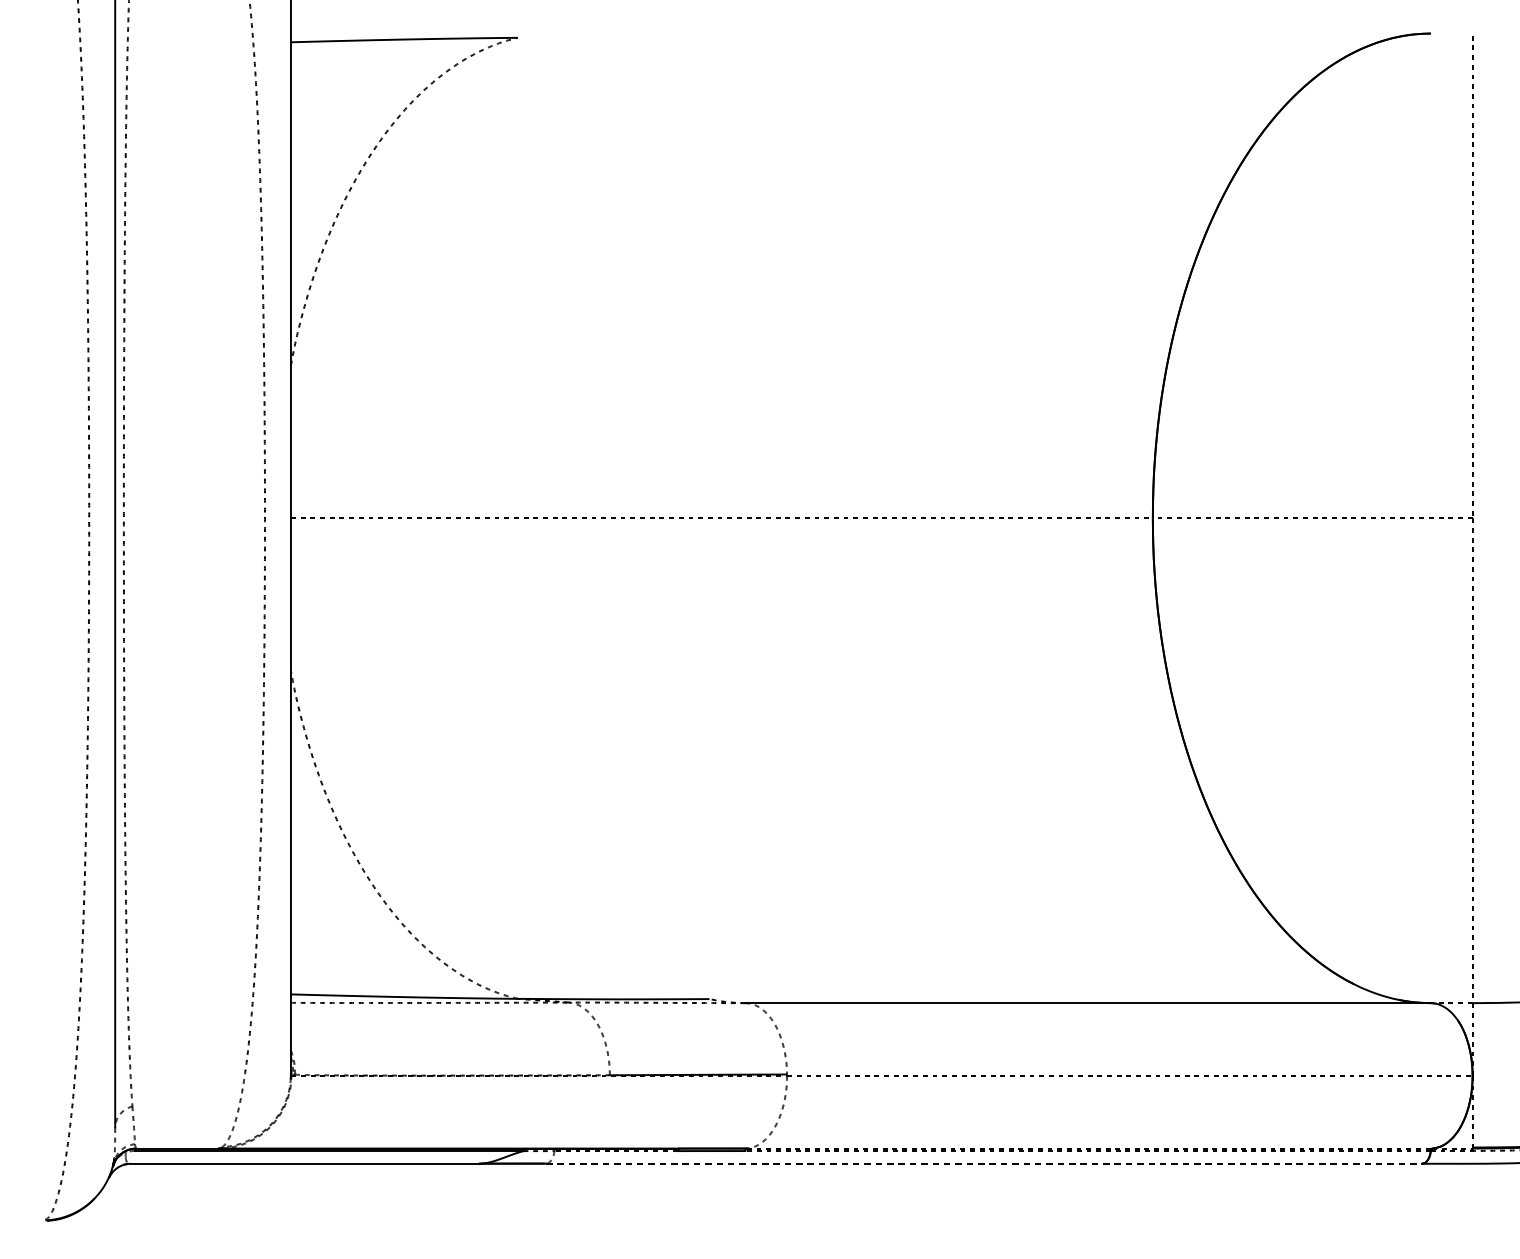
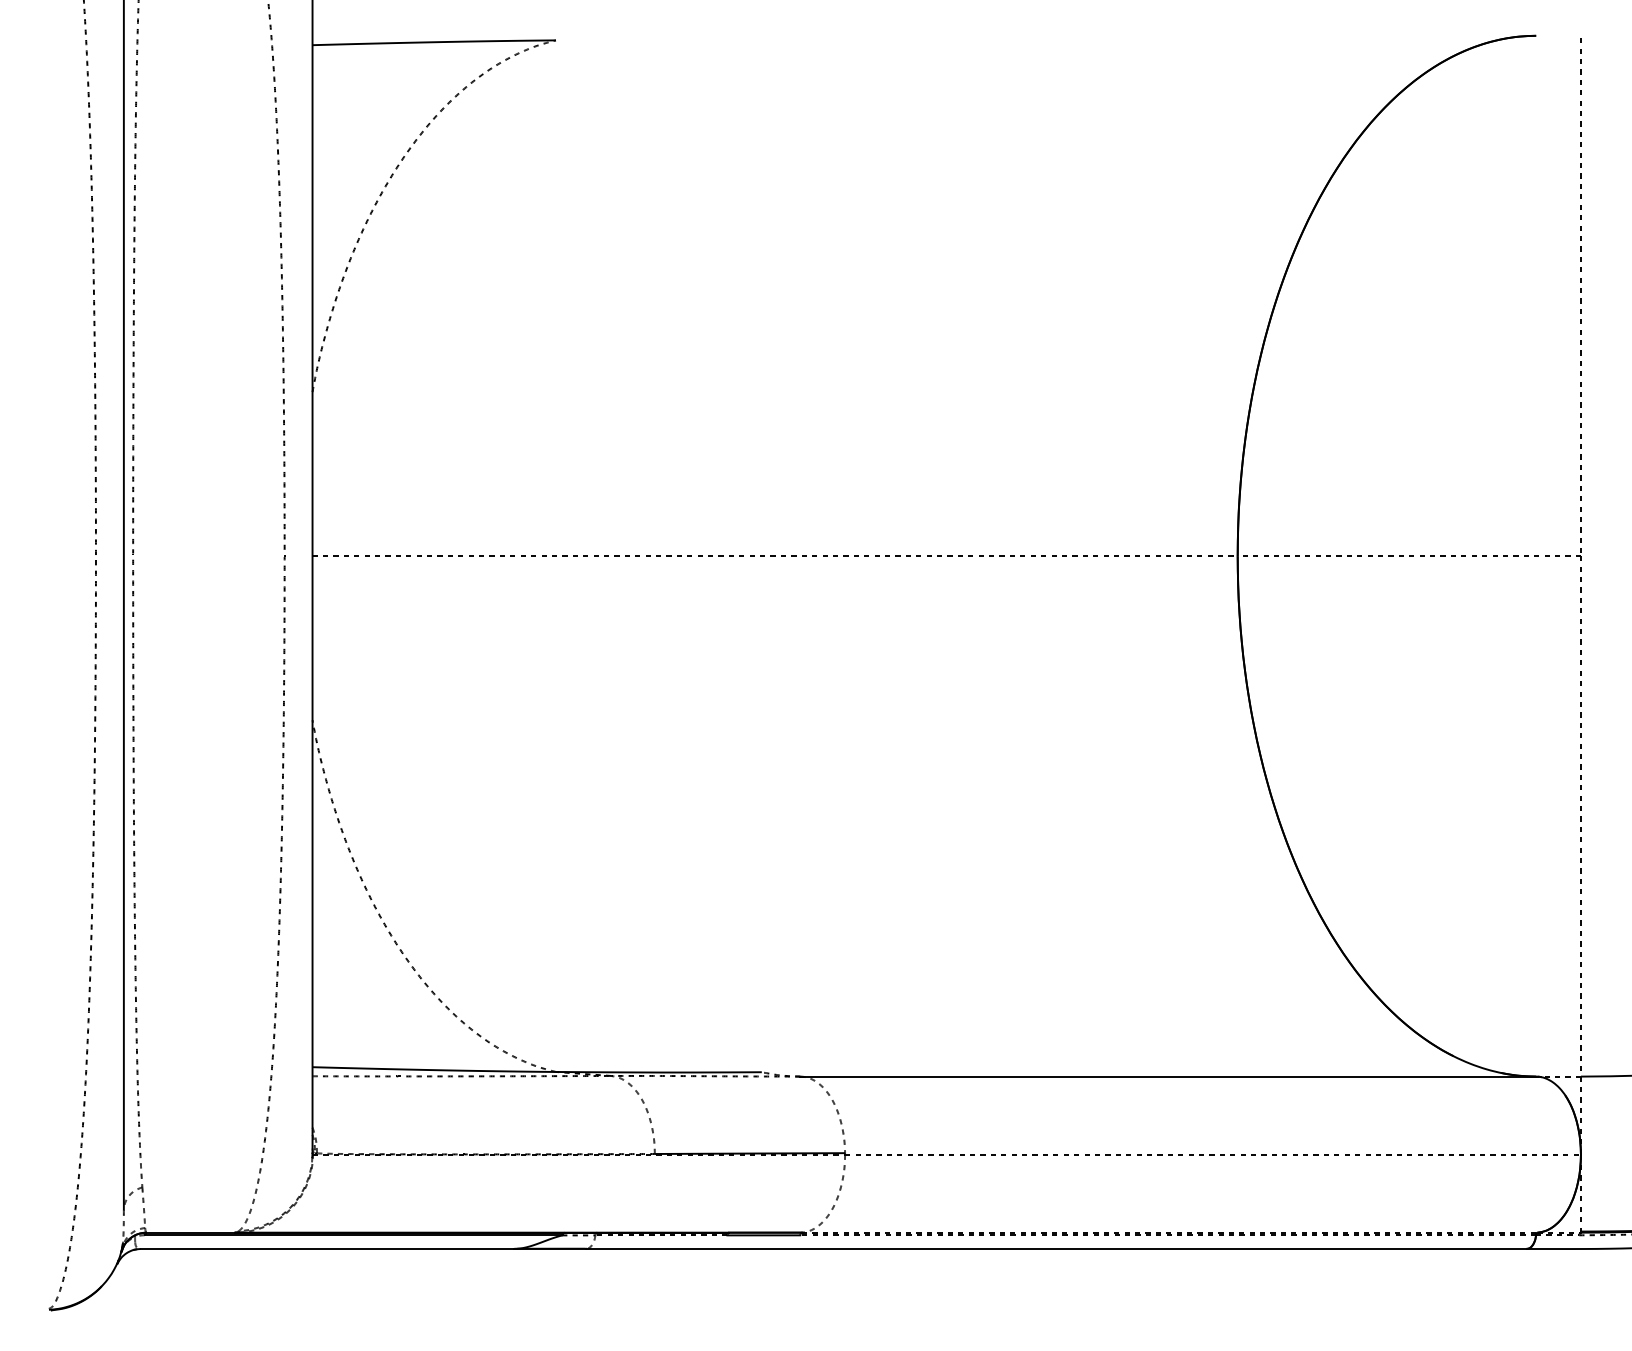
line: (984, 1163) -> (1057, 1248), dashed -> solid

